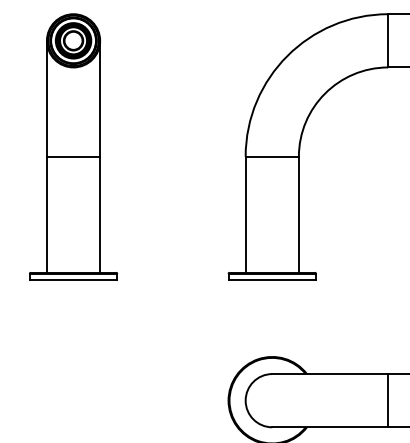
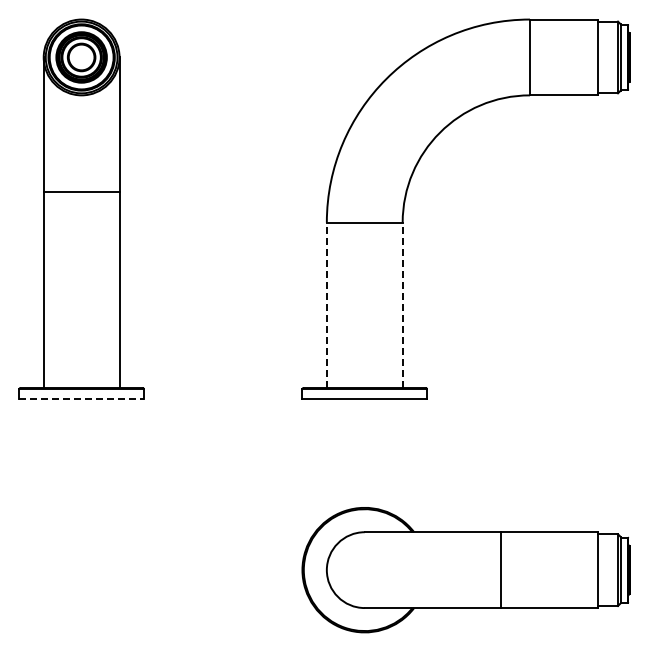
line: (73, 156) -> (81, 191), moved
line: (245, 214) -> (326, 305), solid -> dashed
line: (298, 214) -> (402, 305), solid -> dashed
line: (74, 280) -> (82, 398), solid -> dashed
line: (387, 400) -> (500, 570), moved

